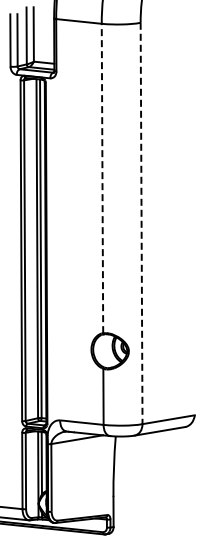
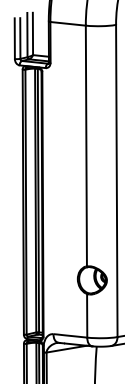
line: (102, 178) -> (86, 145), dashed -> solid
line: (141, 223) -> (116, 180), dashed -> solid

